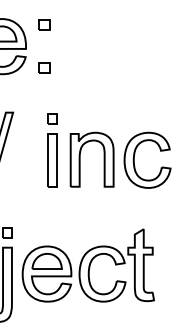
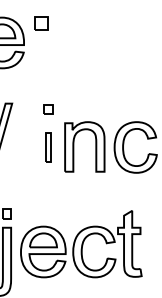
part: (44, 24) -> (41, 22), size x1.4
part: (44, 67) -> (41, 62), removed
part: (52, 160) -> (48, 147), size x0.6

